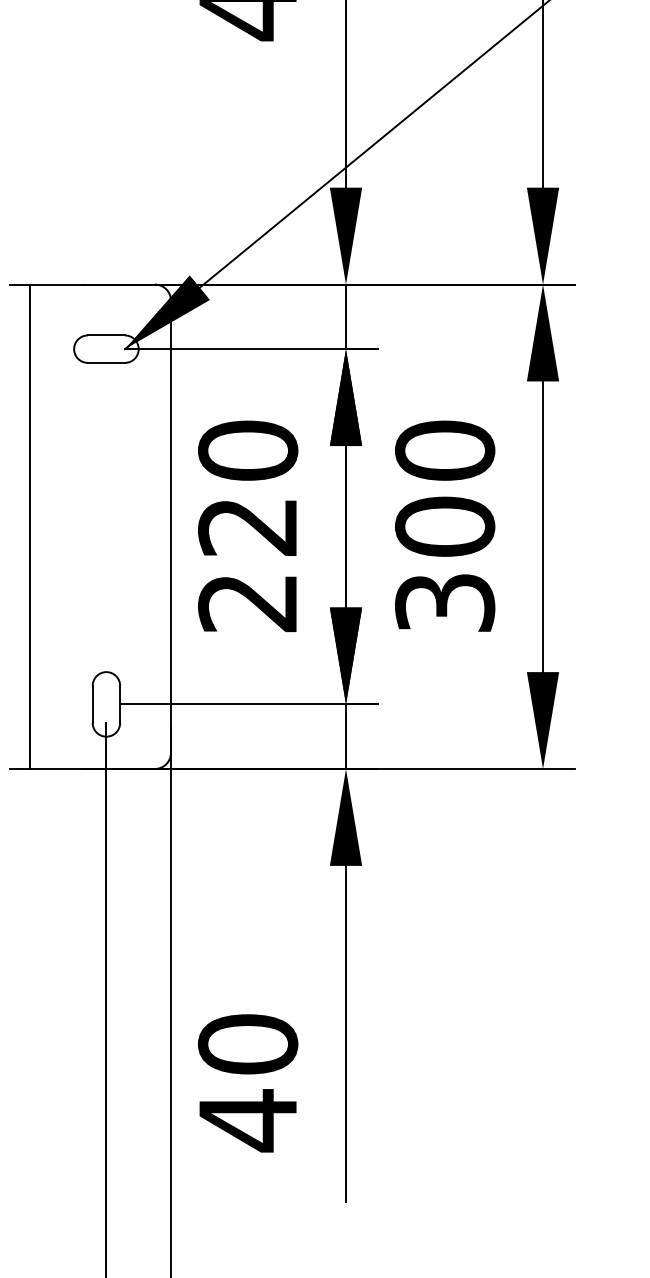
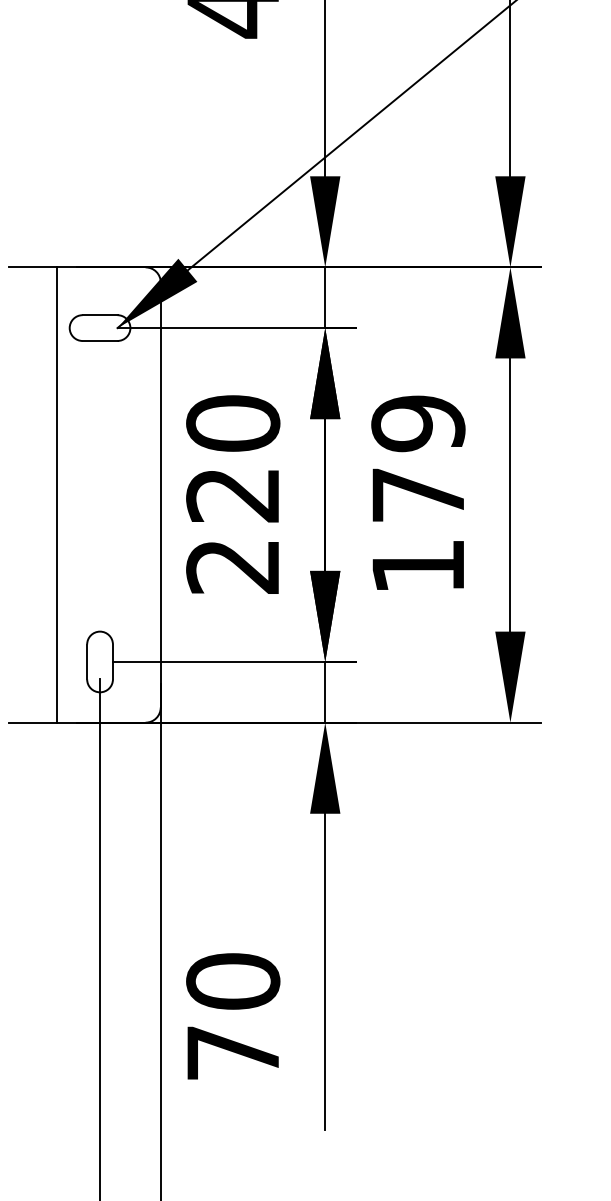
text: (445, 525) -> (418, 493), 300 -> 179
line: (29, 526) -> (56, 494), moved
text: (247, 1120) -> (232, 1053), 40 -> 70

